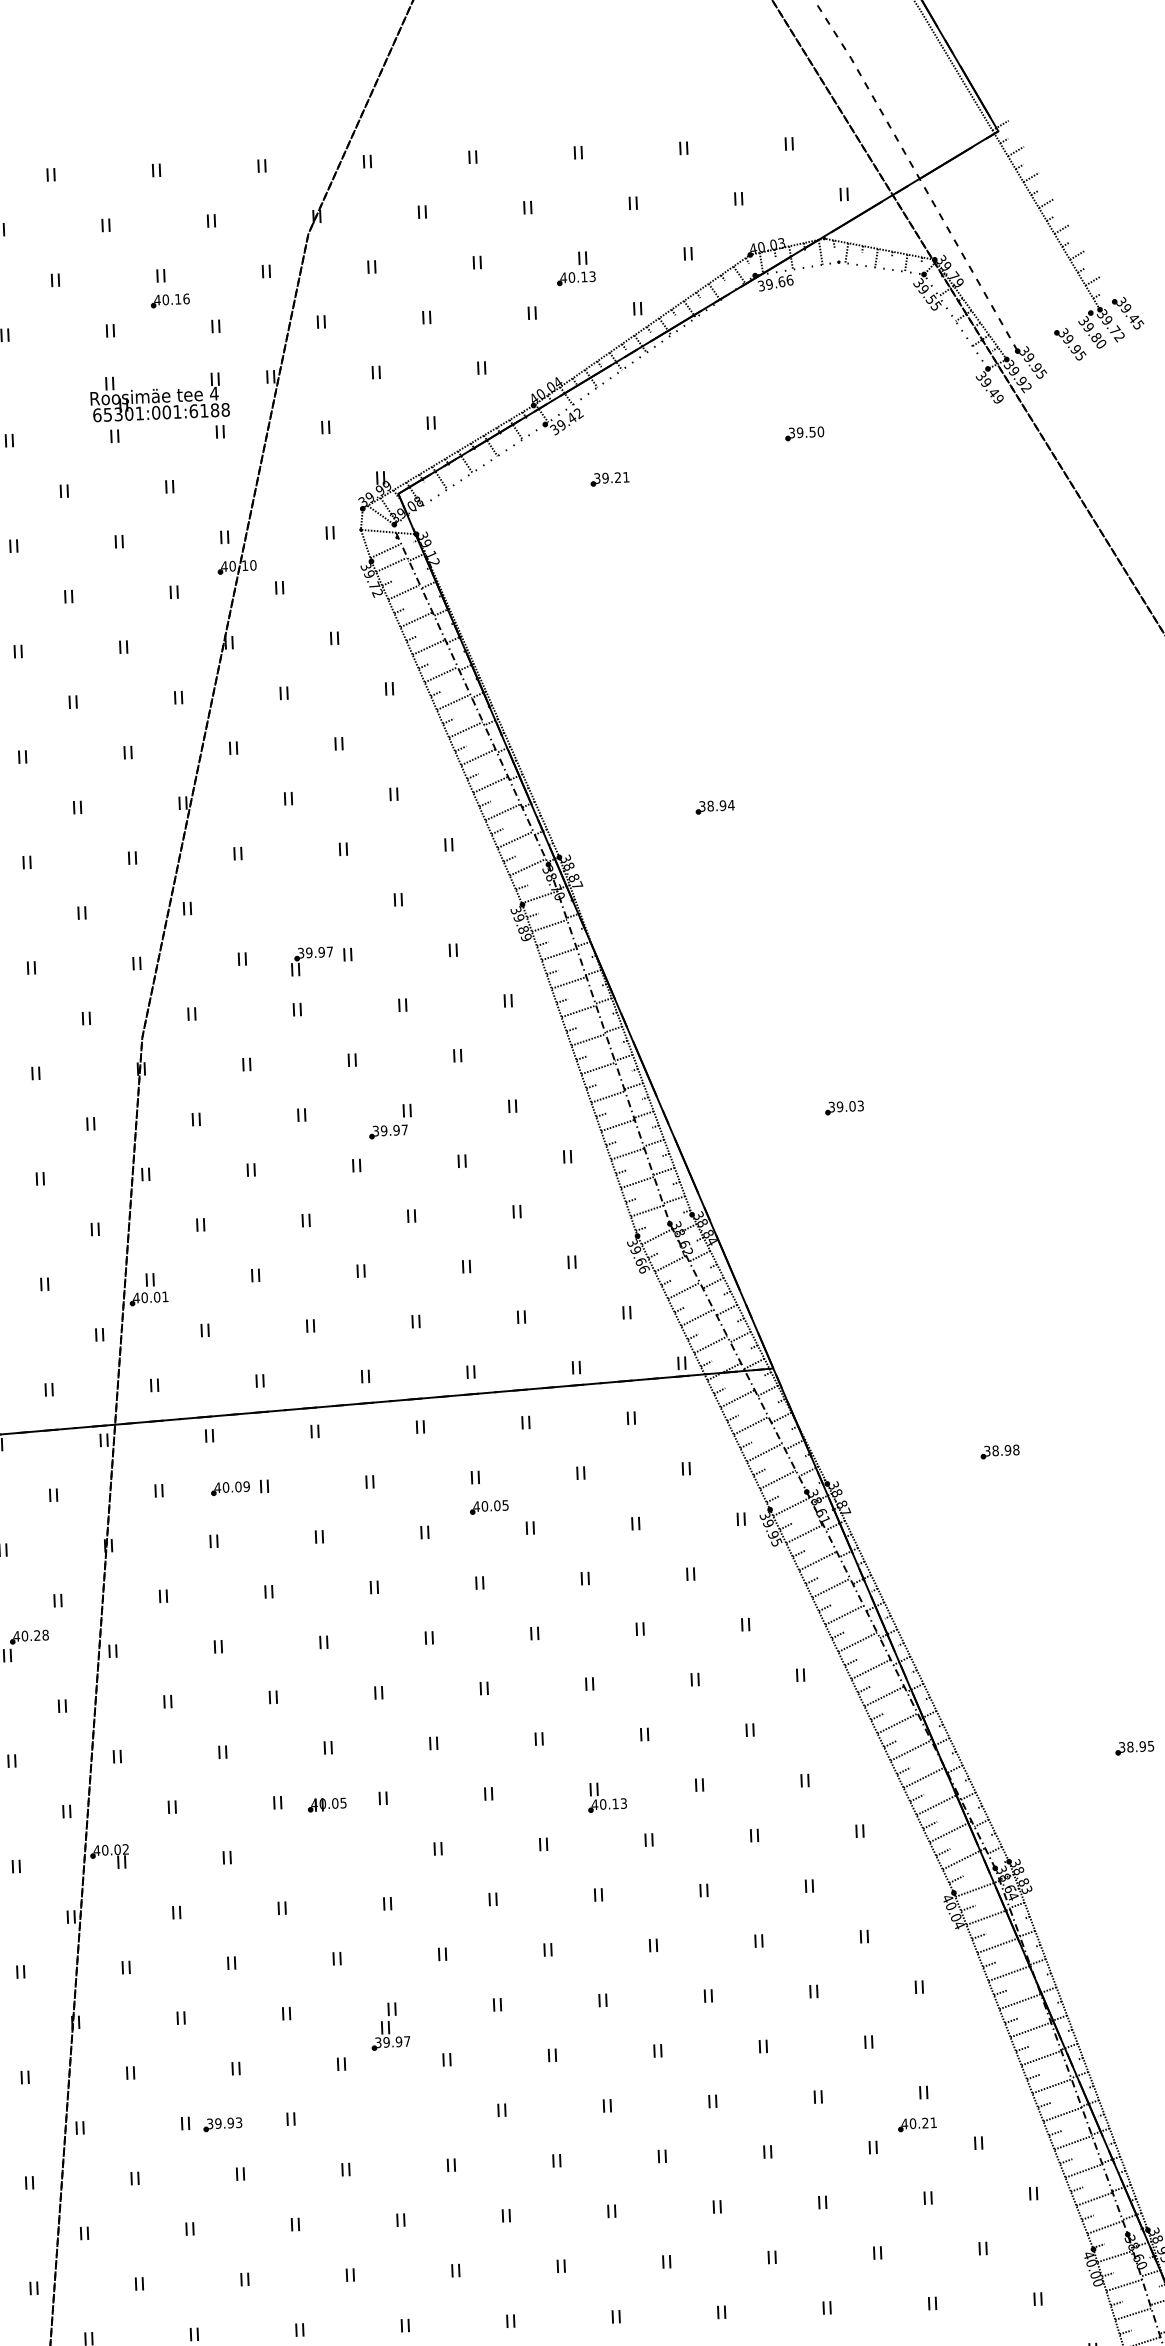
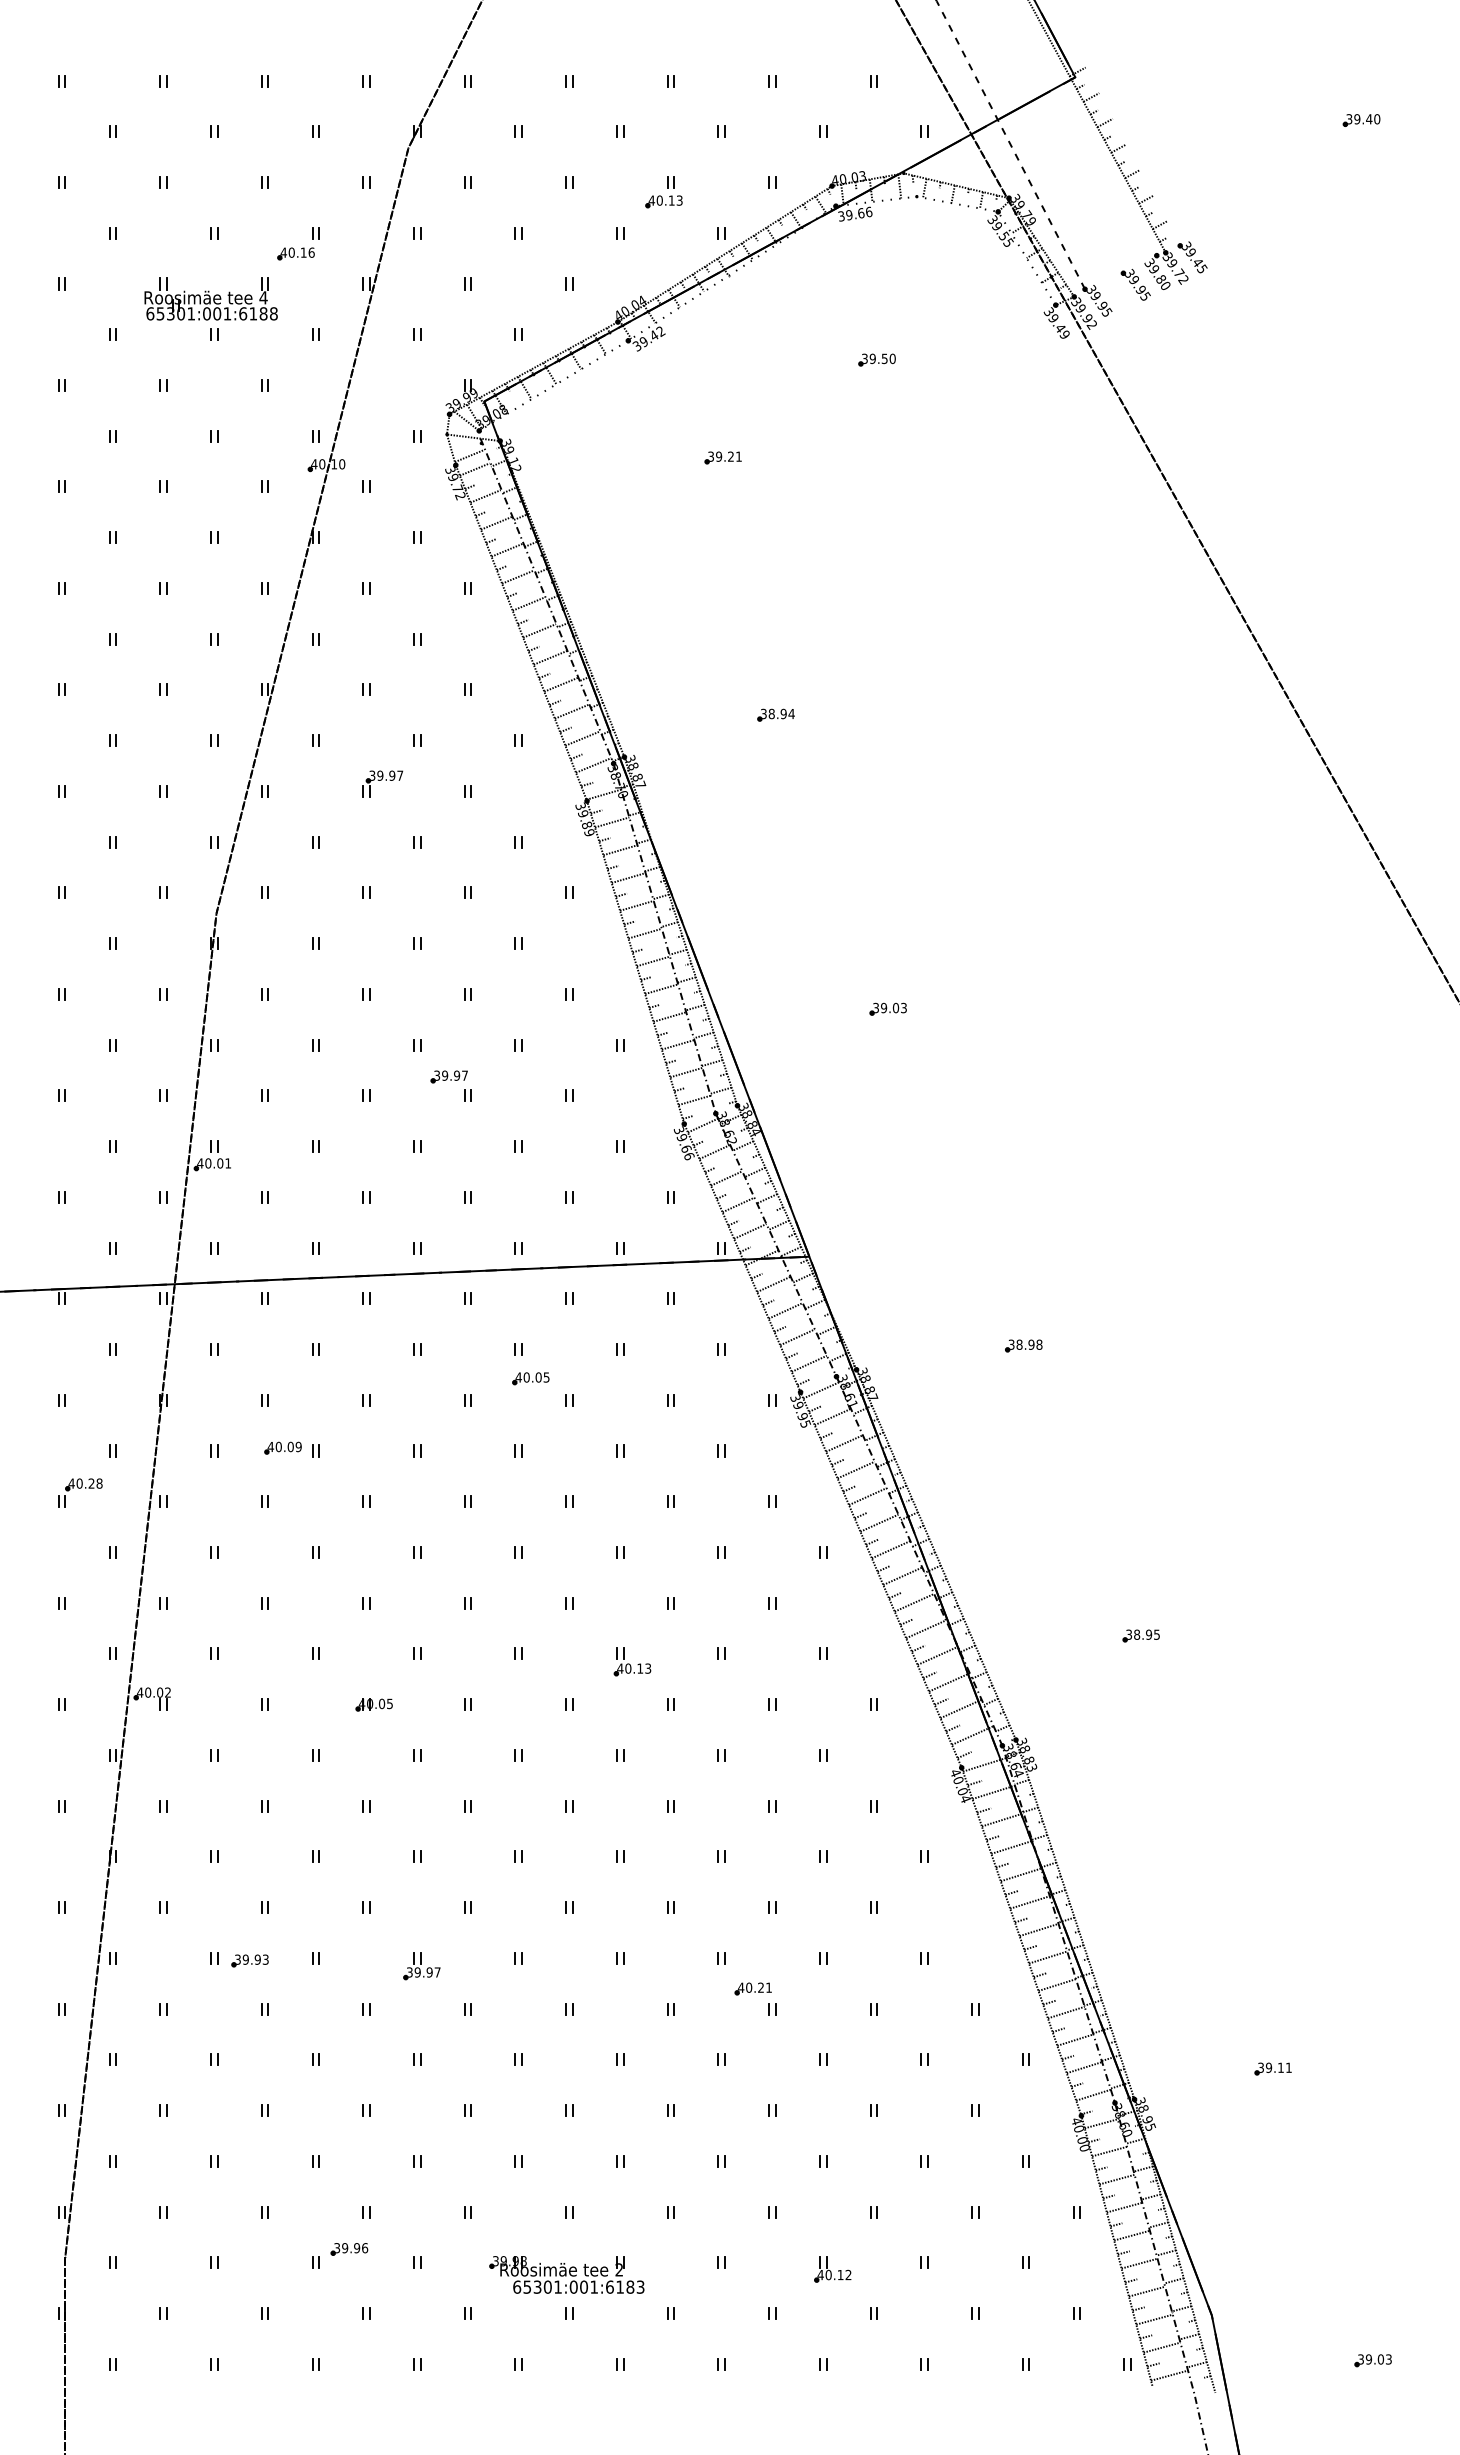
part: (169, 300) -> (295, 253), moved
part: (159, 396) -> (210, 298), moved
part: (609, 478) -> (722, 457), moved
part: (311, 960) -> (382, 783), moved
part: (387, 1131) -> (448, 1076), moved
part: (229, 1487) -> (282, 1447), moved
part: (326, 1804) -> (373, 1704), moved
part: (390, 2035) -> (421, 1966), moved
part: (916, 2124) -> (752, 1988), moved

